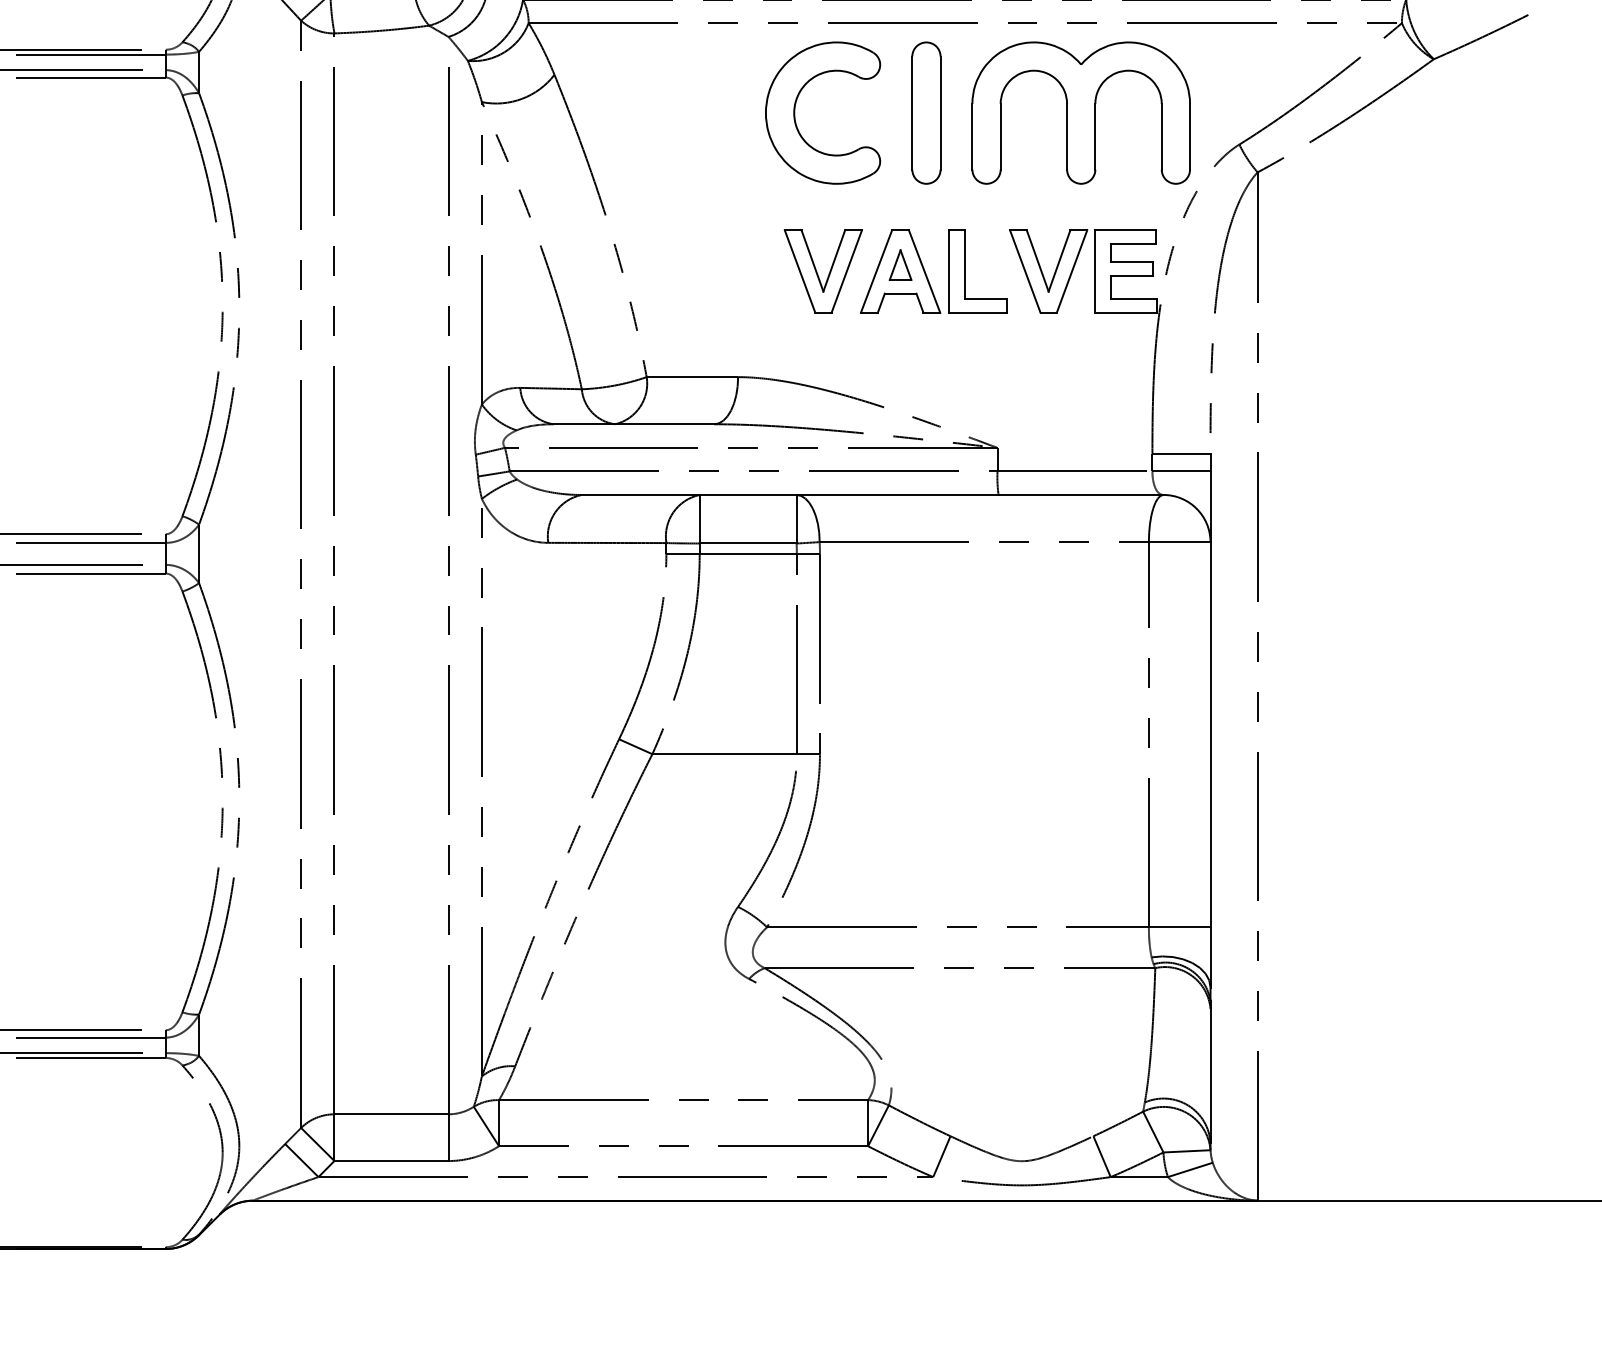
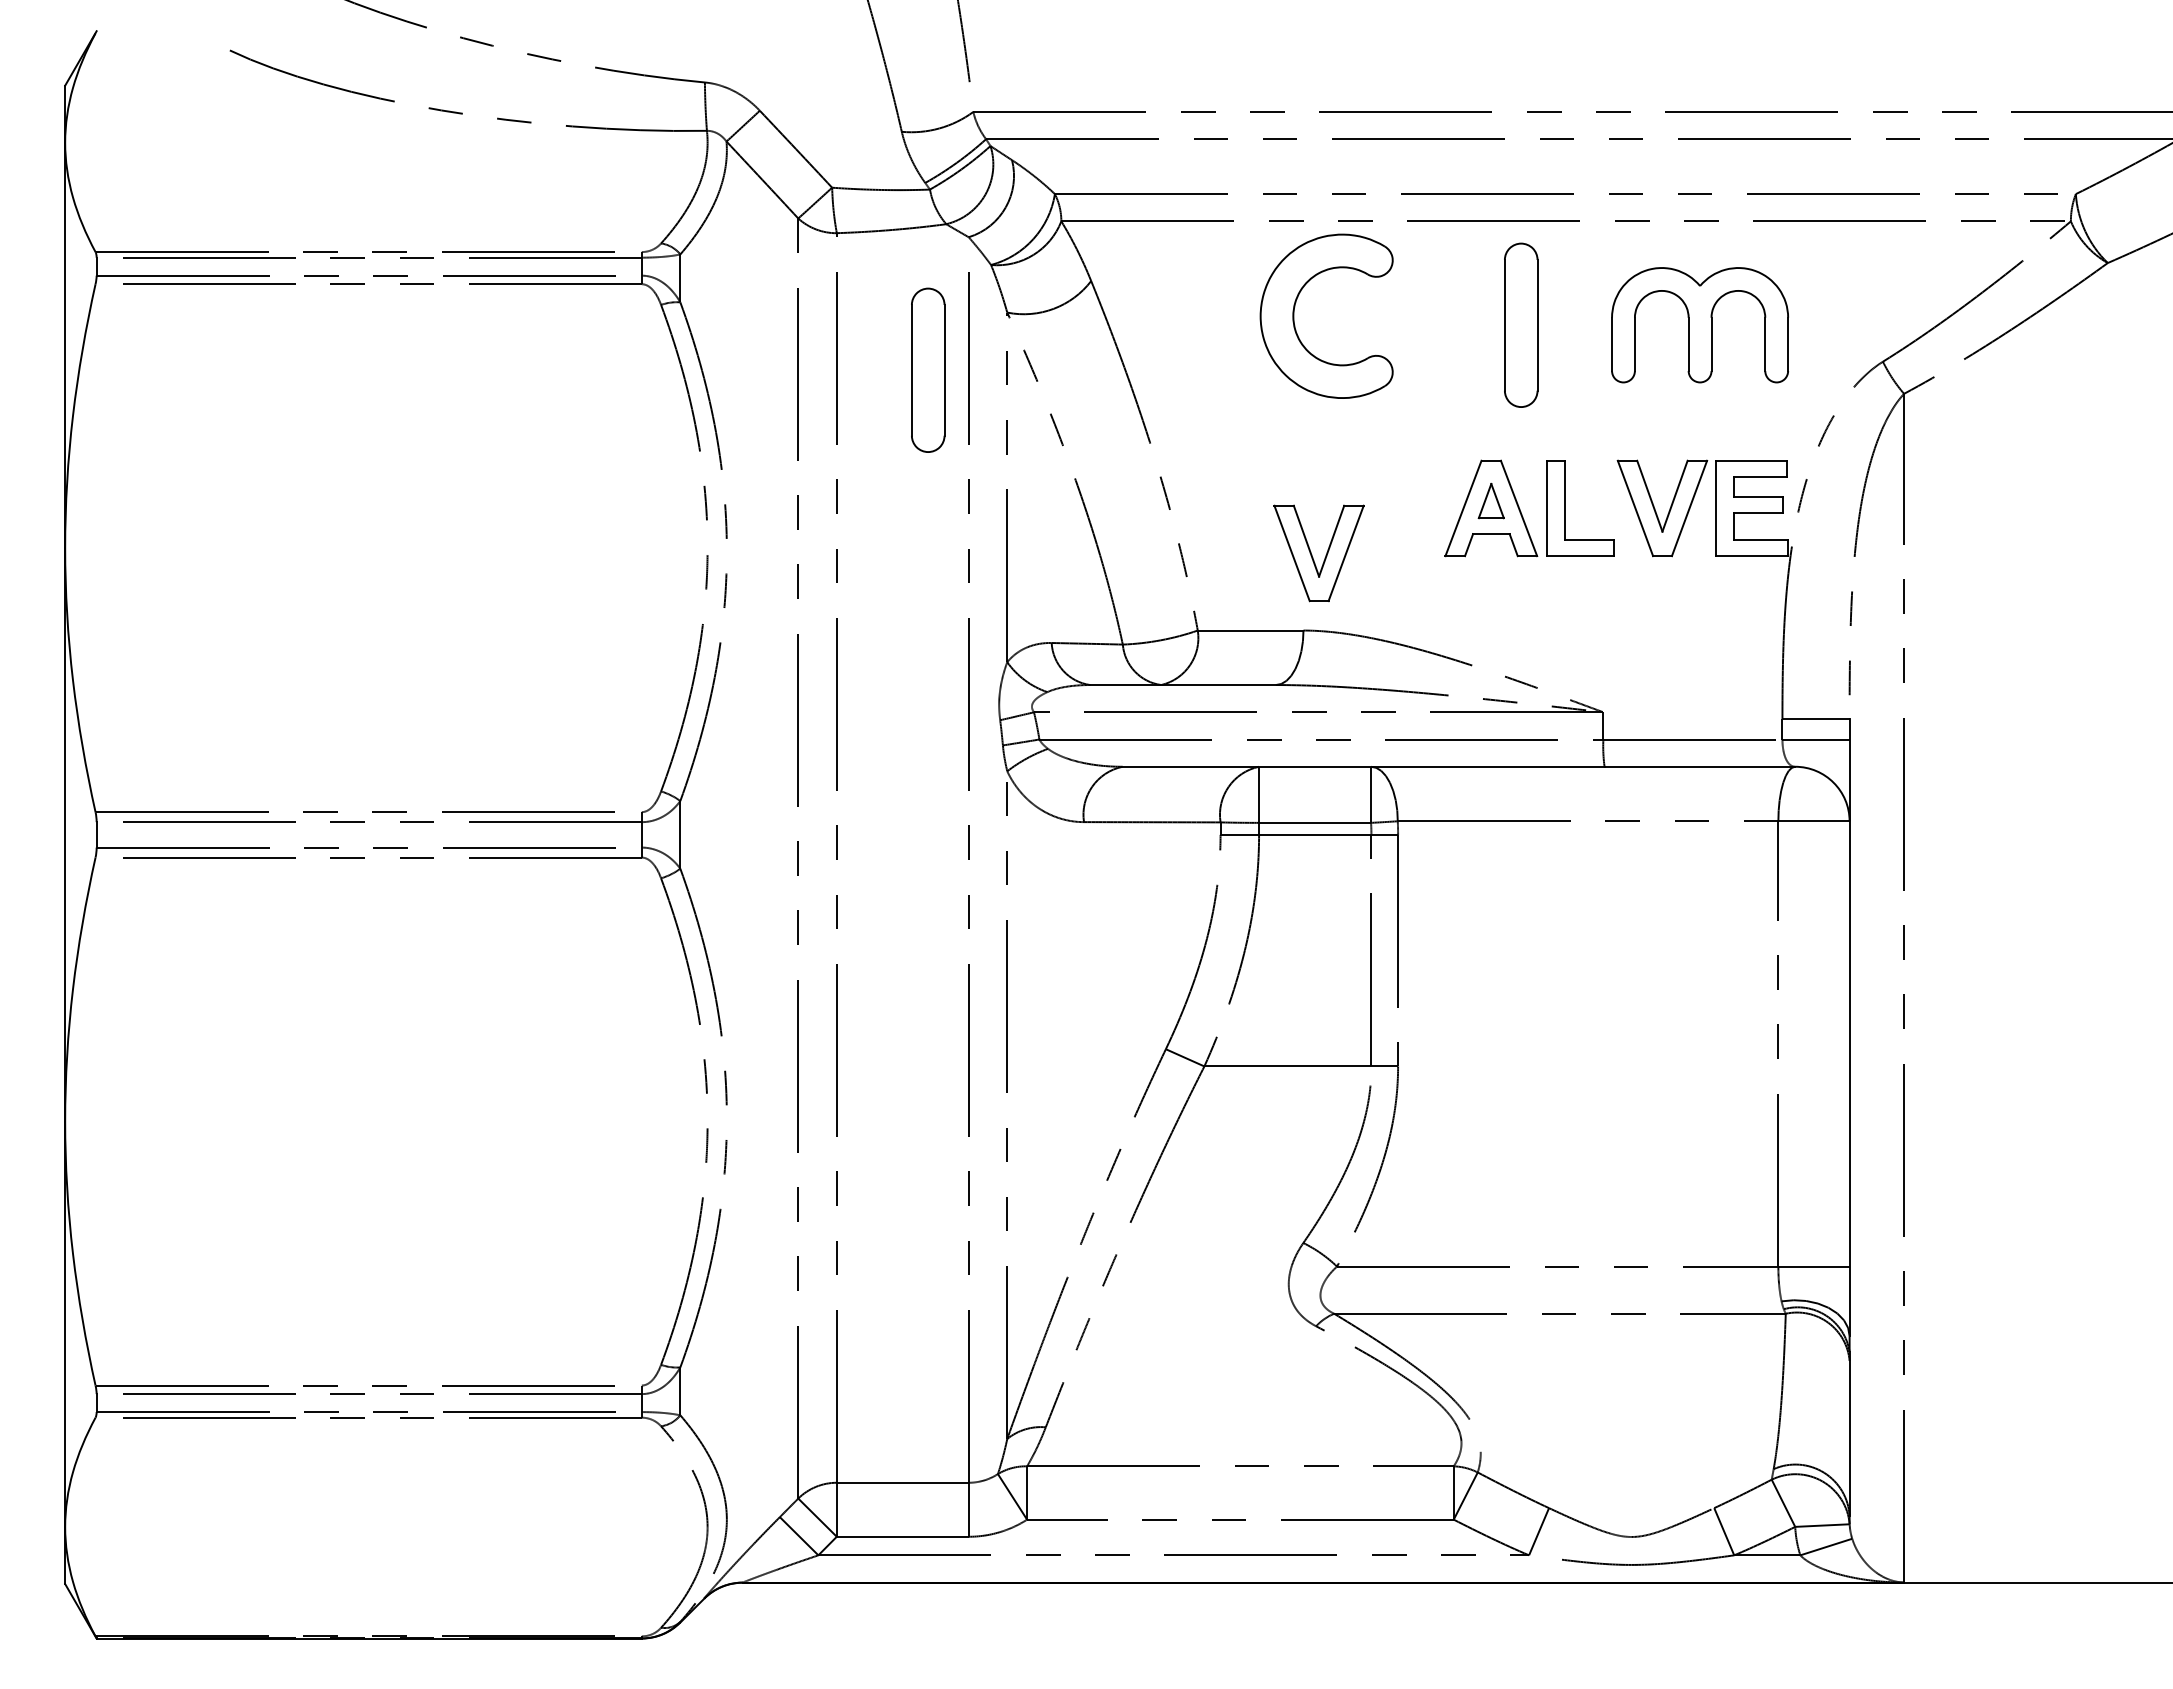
part: (795, 112) -> (1294, 315), moved
part: (1080, 112) -> (1699, 324), size x0.7
part: (413, 151) -> (928, 369), added
part: (817, 272) -> (1312, 554), moved

